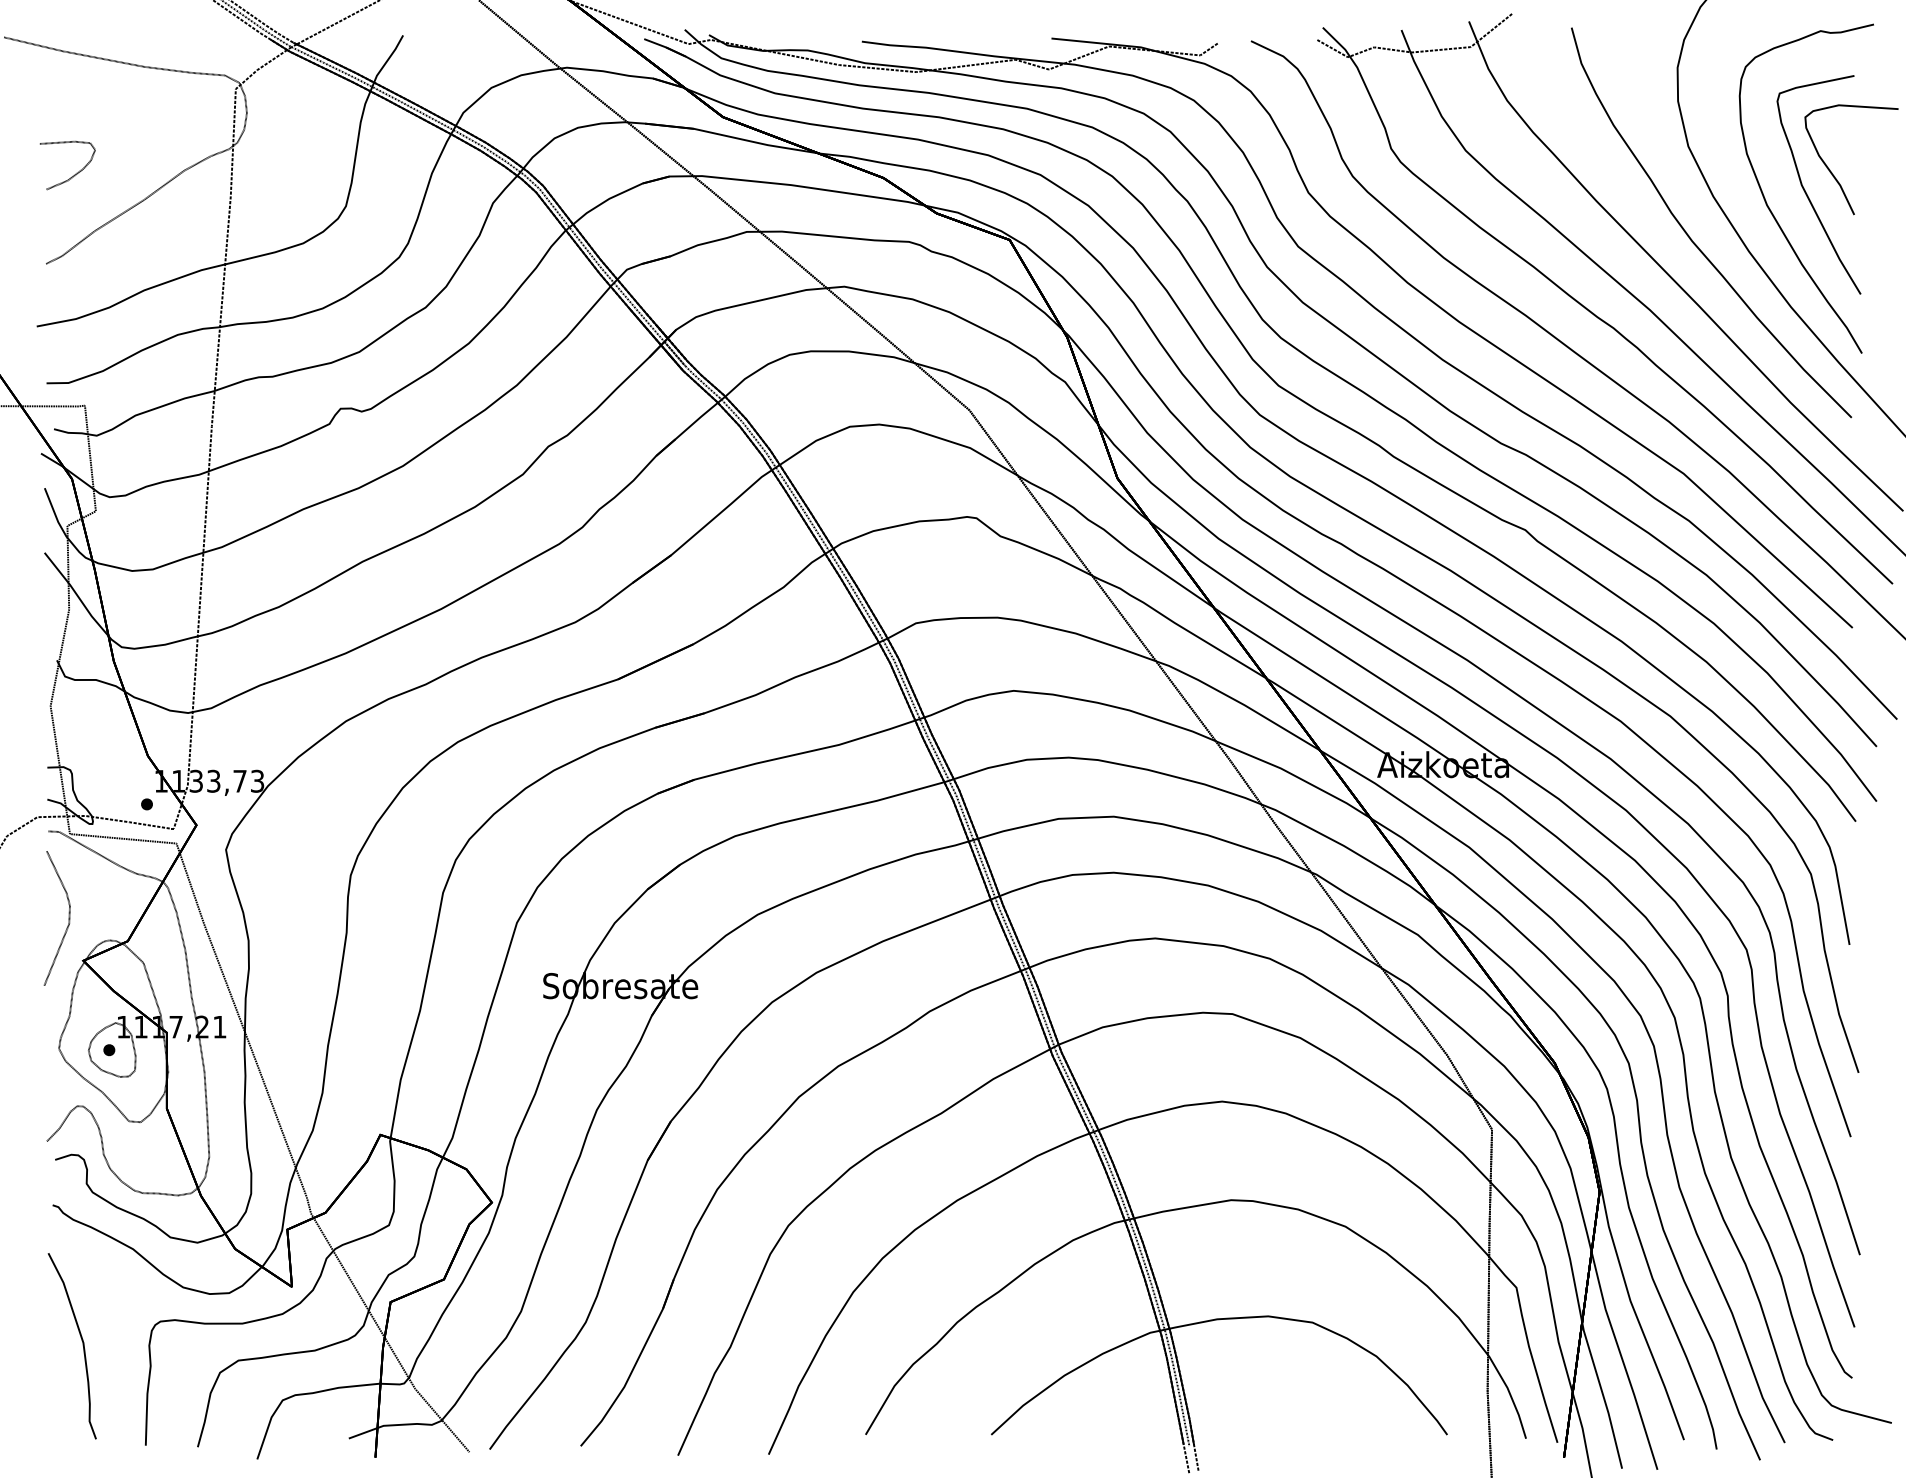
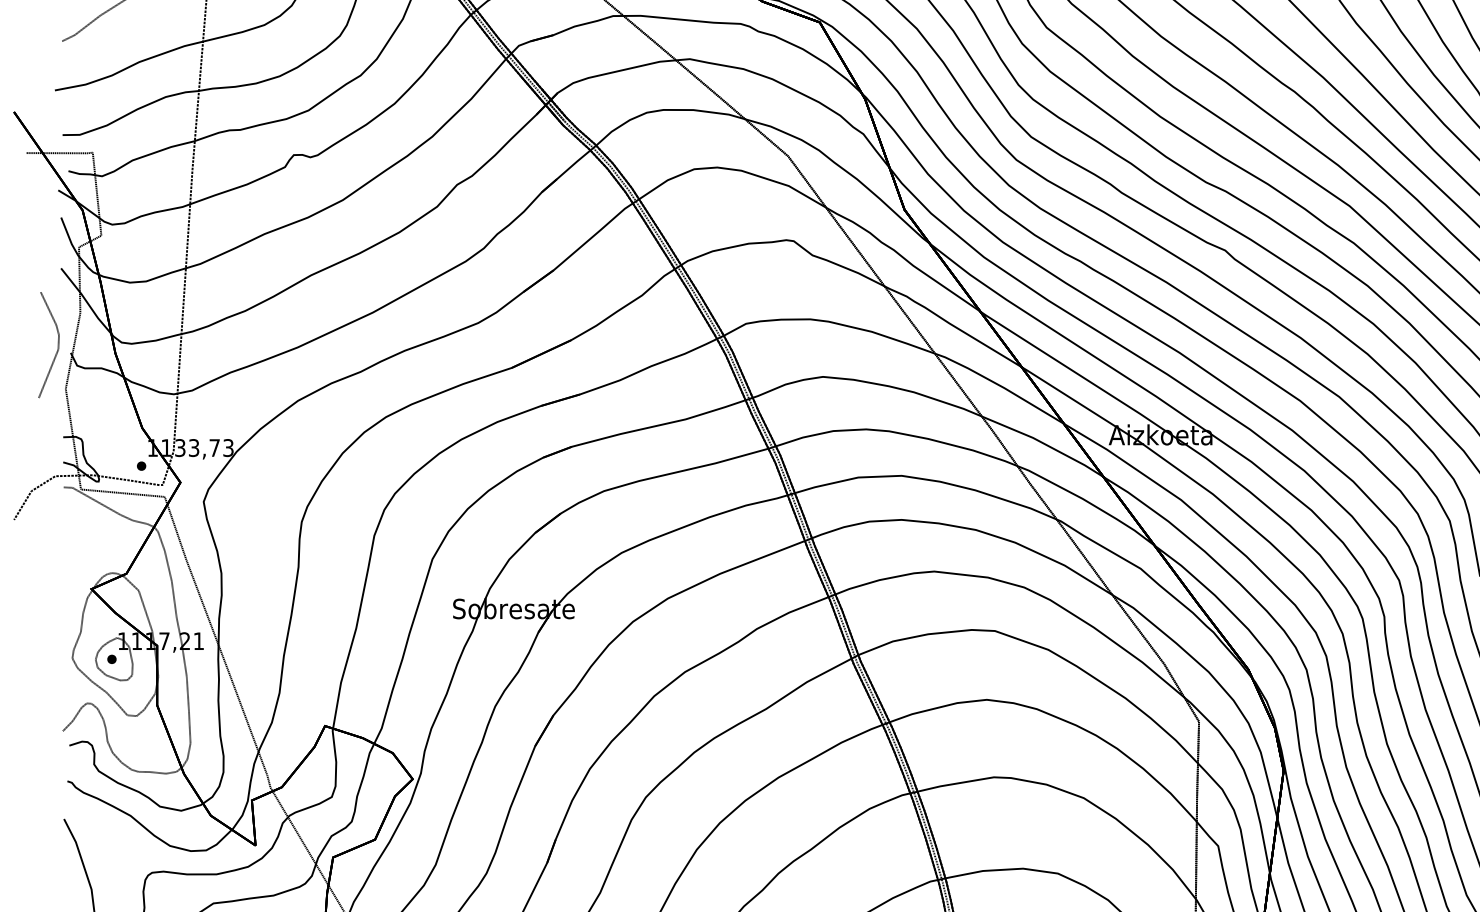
line: (68, 918) -> (57, 345), moved

